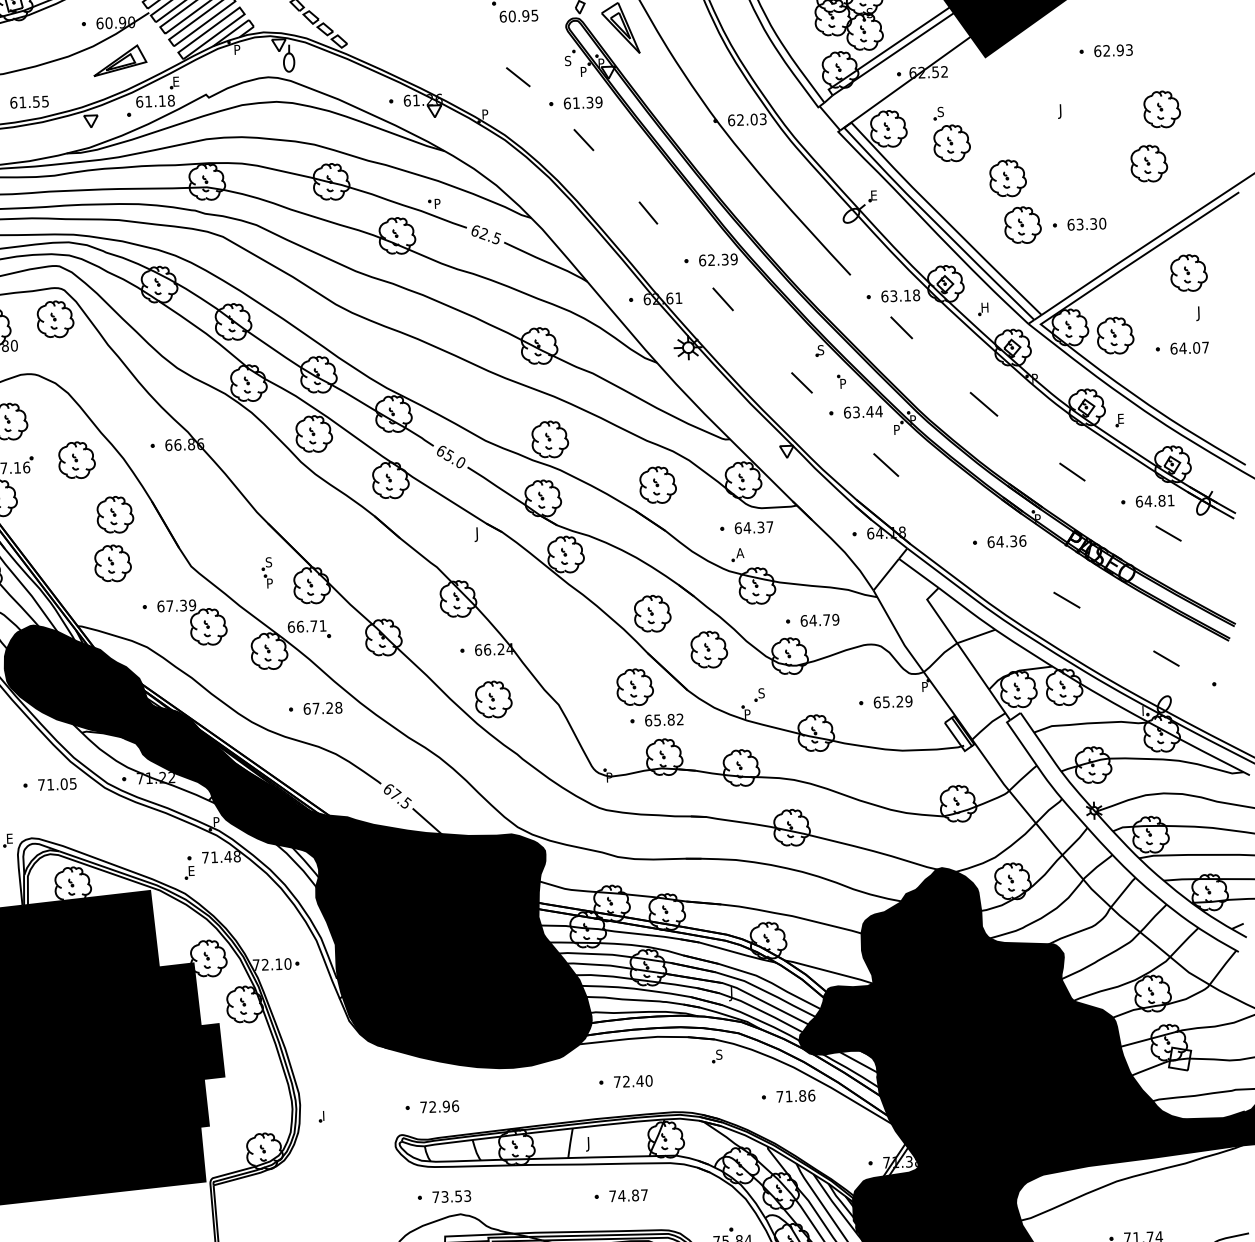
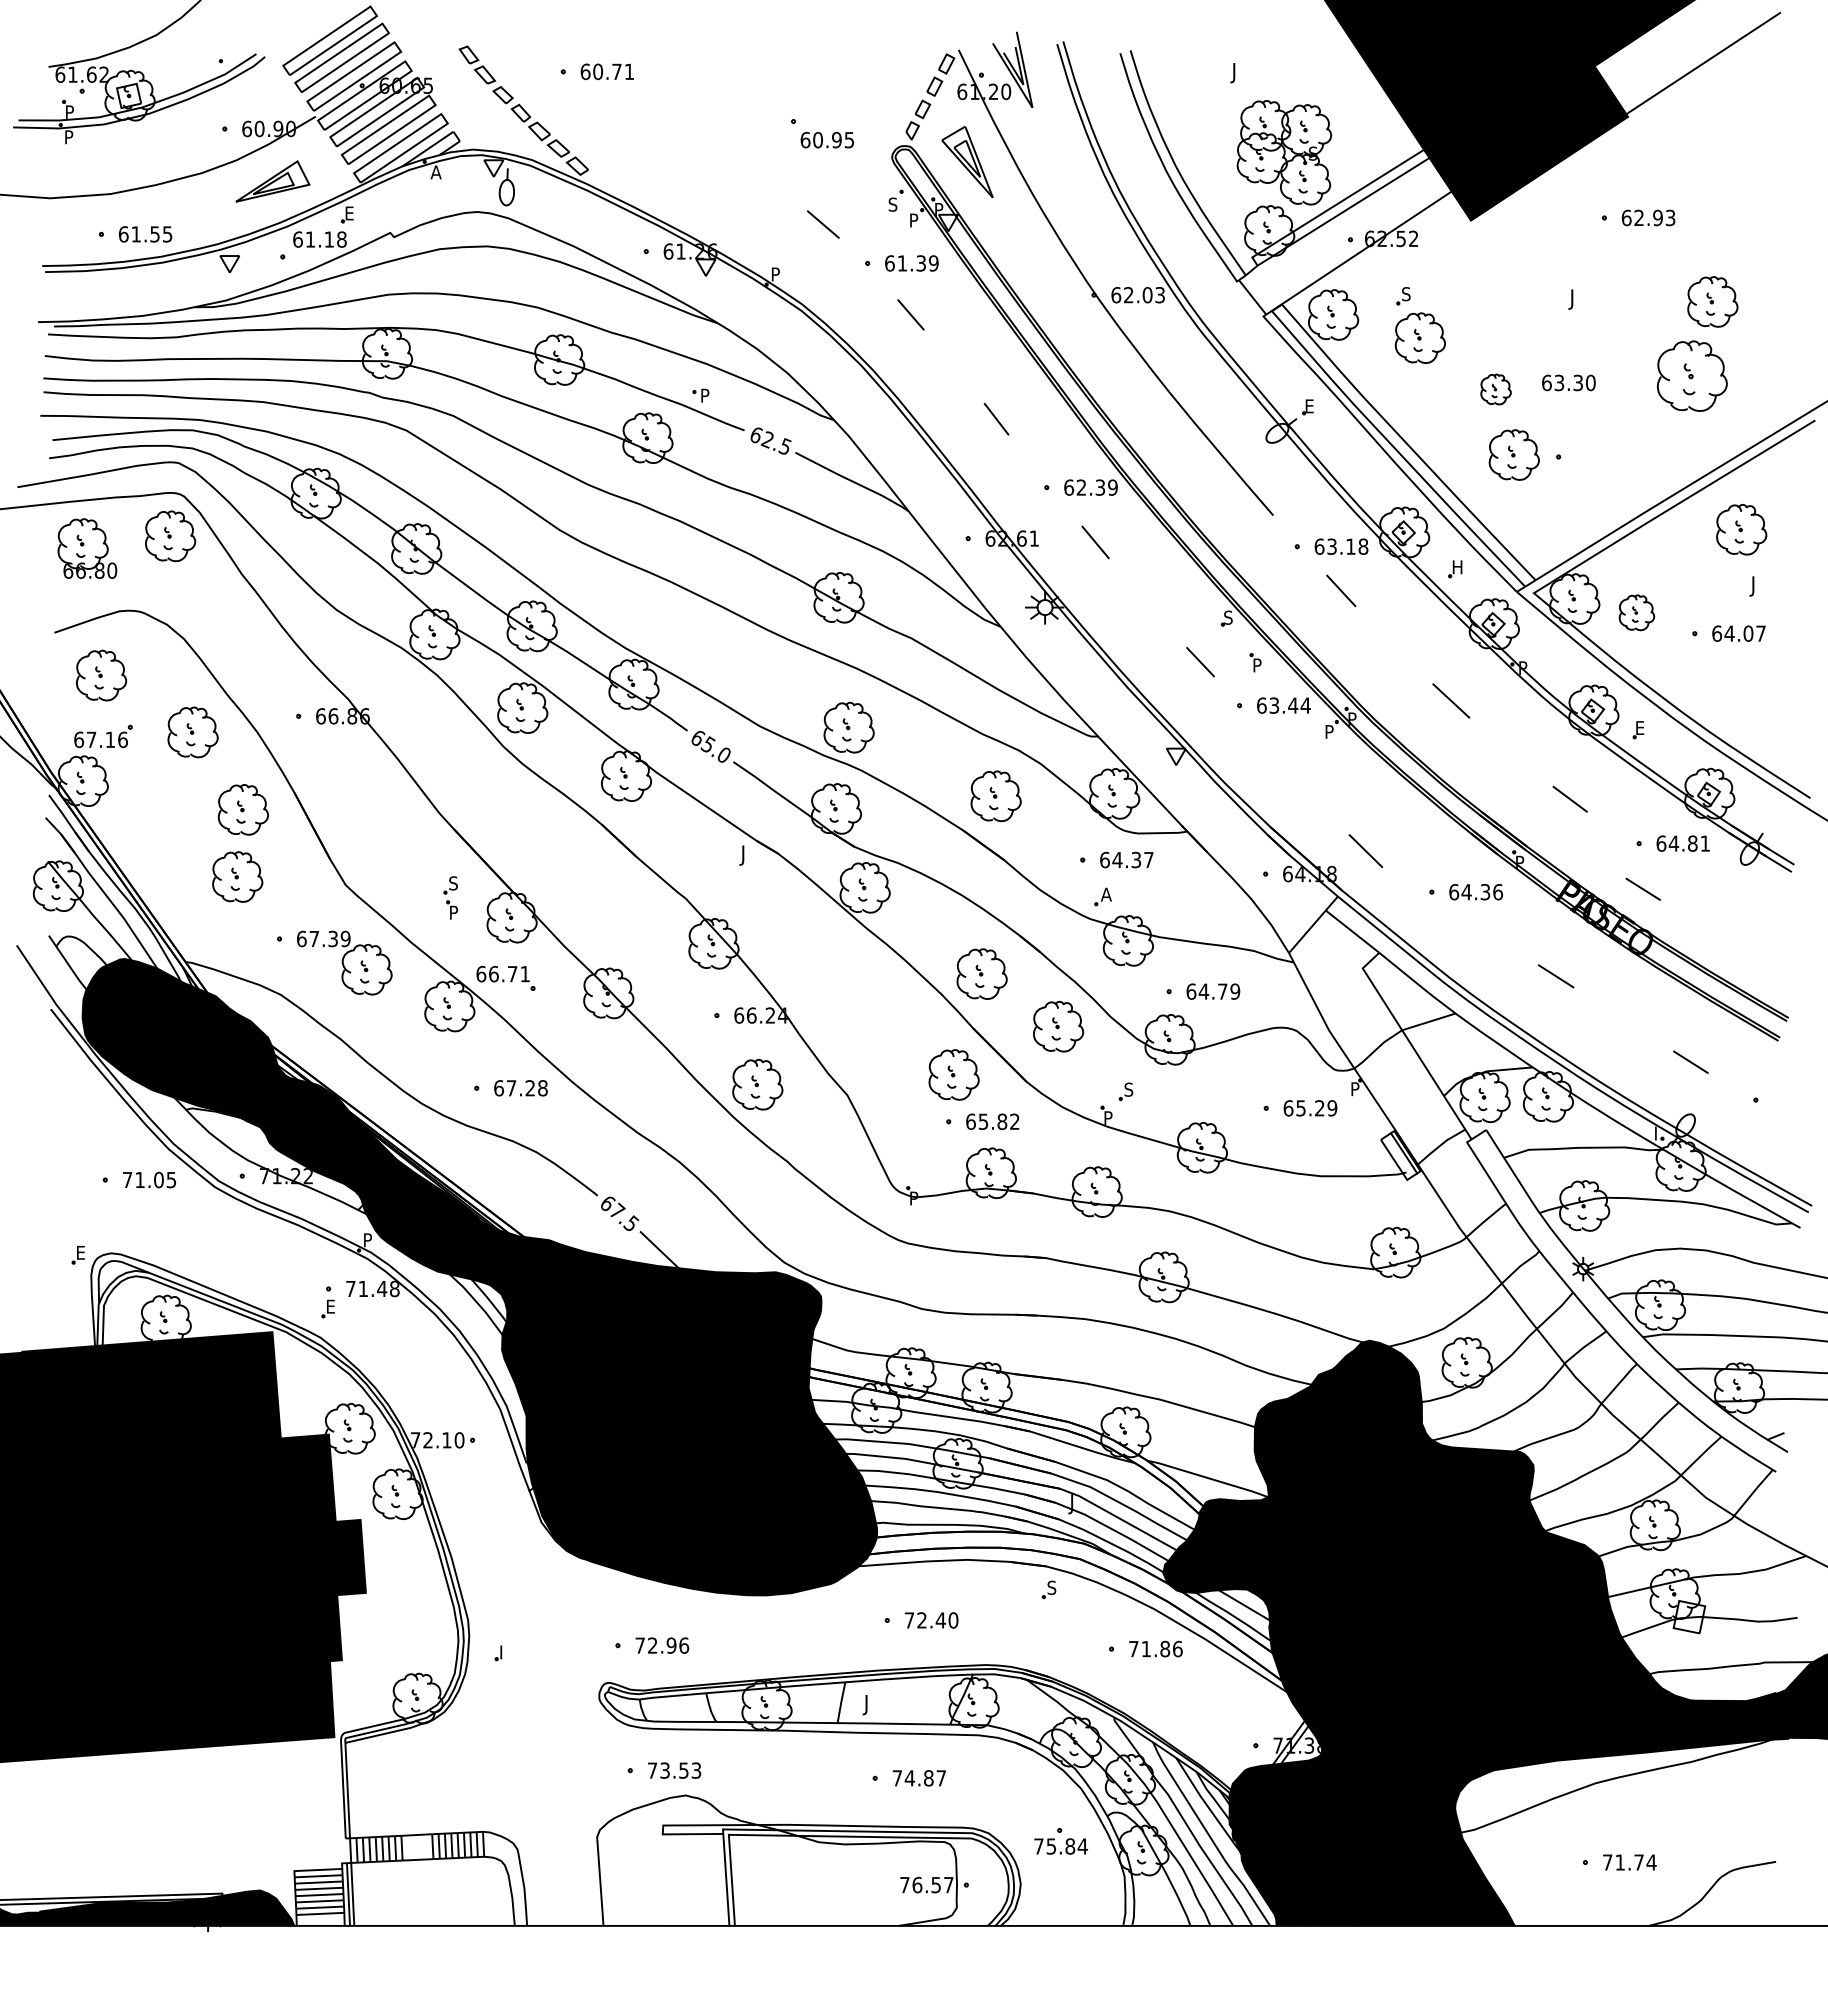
text: (237, 49) -> (435, 172), P -> A
part: (1148, 163) -> (1691, 376), size x1.4
part: (1007, 178) -> (1495, 389), size x0.6
text: (1086, 223) -> (1568, 382), moved
part: (1115, 335) -> (1636, 612), size x0.7
line: (885, 464) -> (1365, 850), moved
line: (1168, 533) -> (1642, 888), moved

